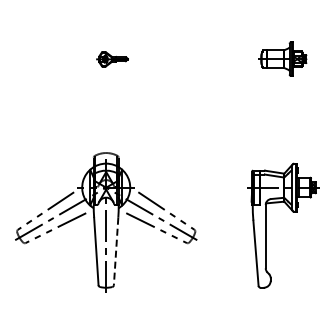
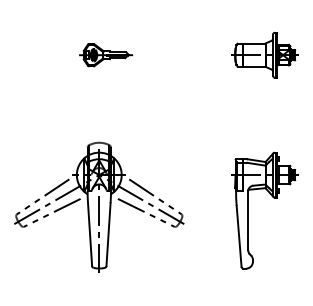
part: (283, 58) -> (264, 54), size x1.43
part: (113, 59) -> (106, 55), size x1.67
line: (116, 251) -> (108, 234), dashed -> solid

